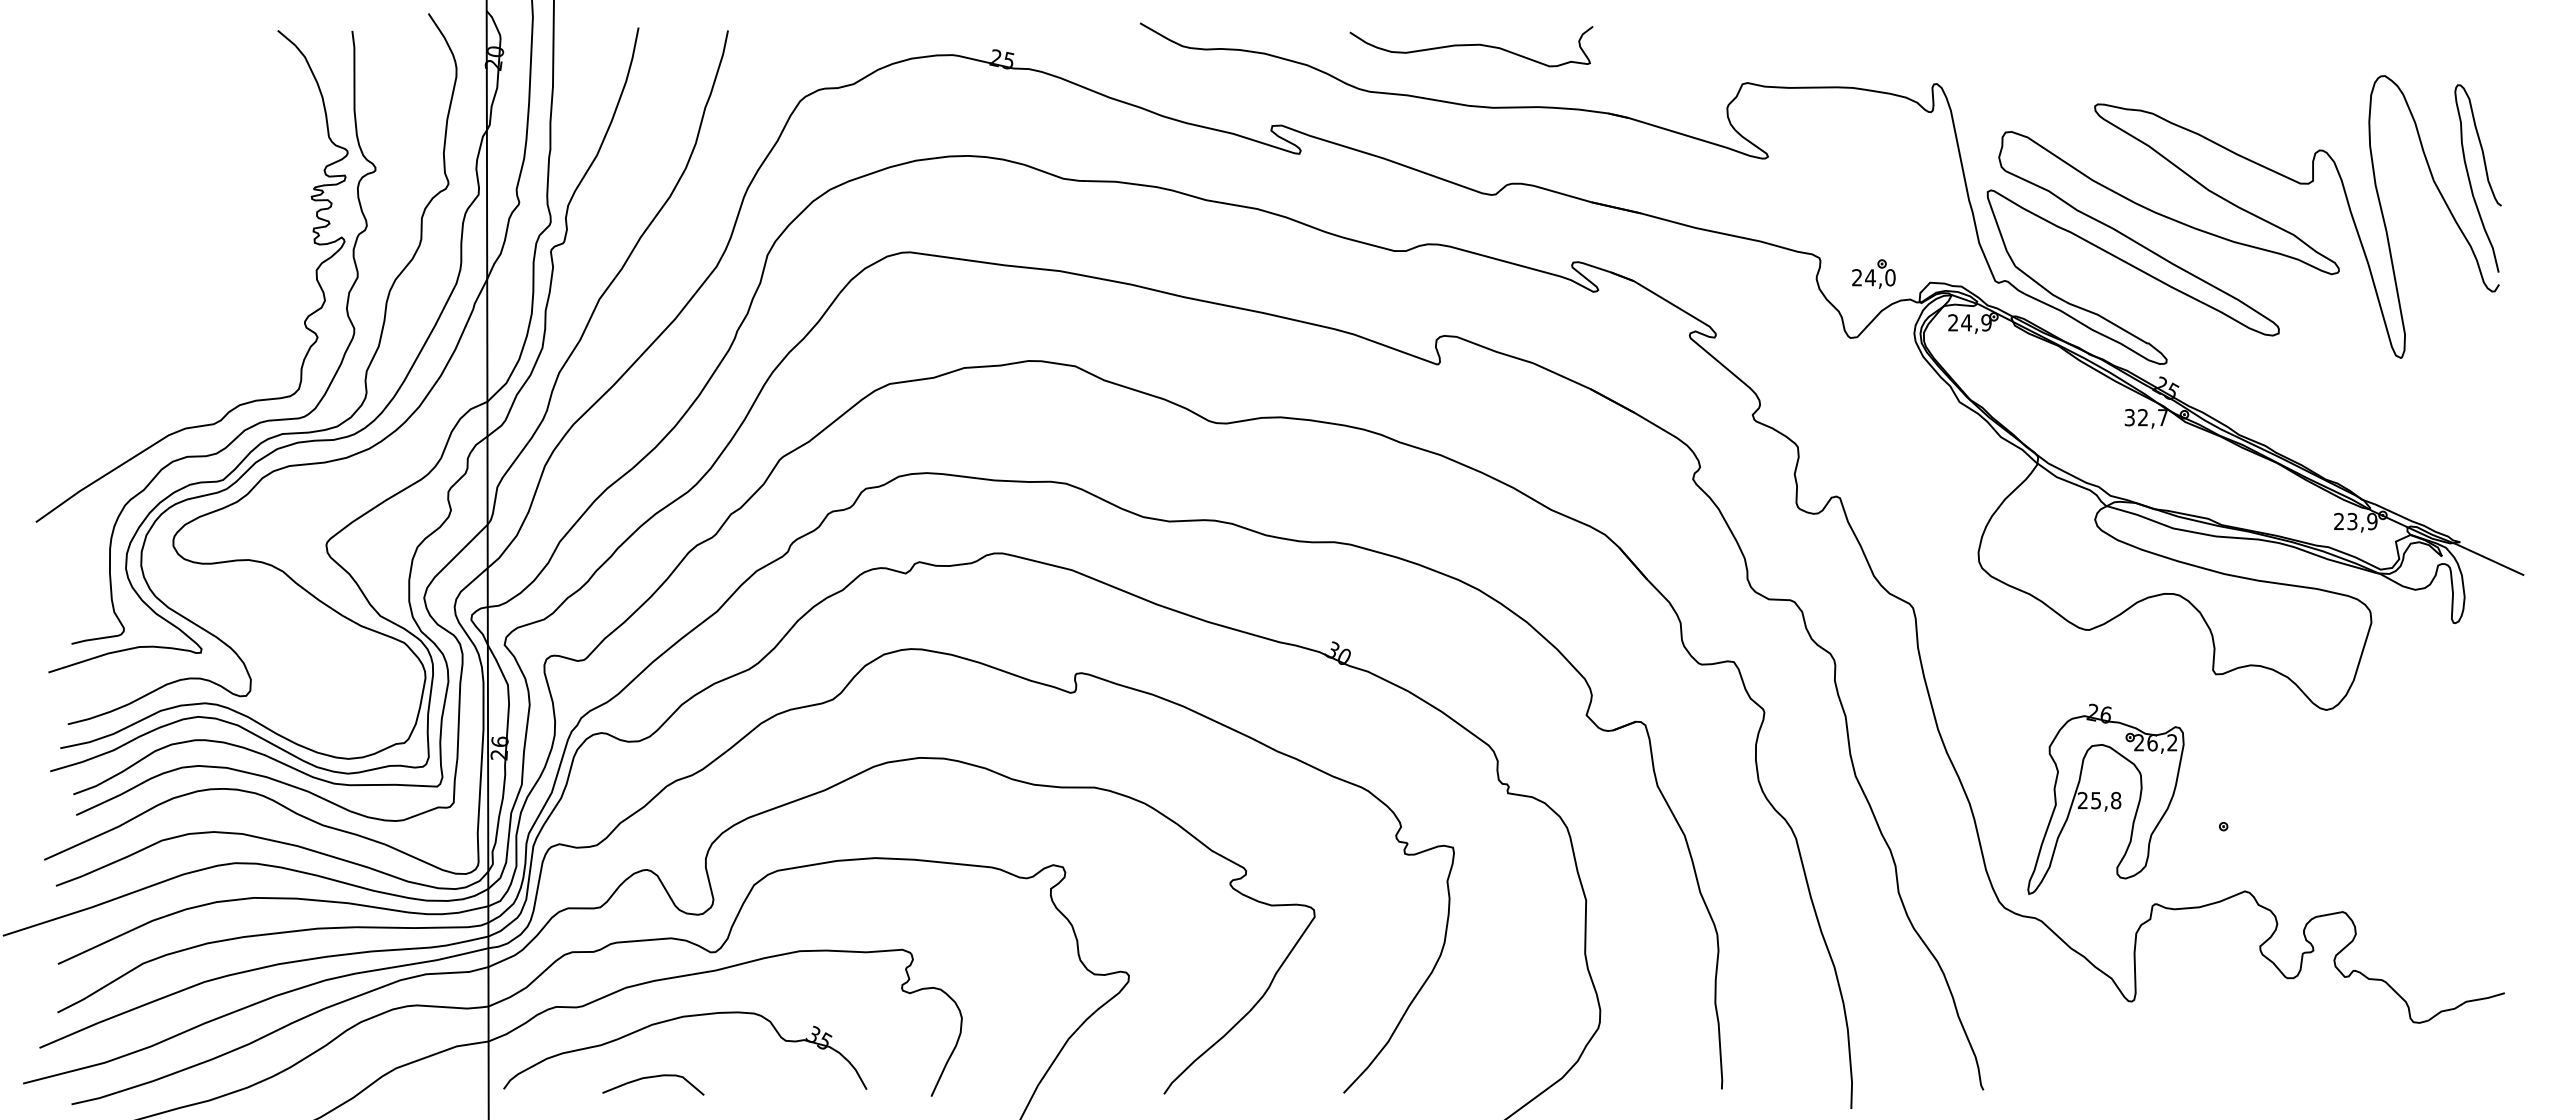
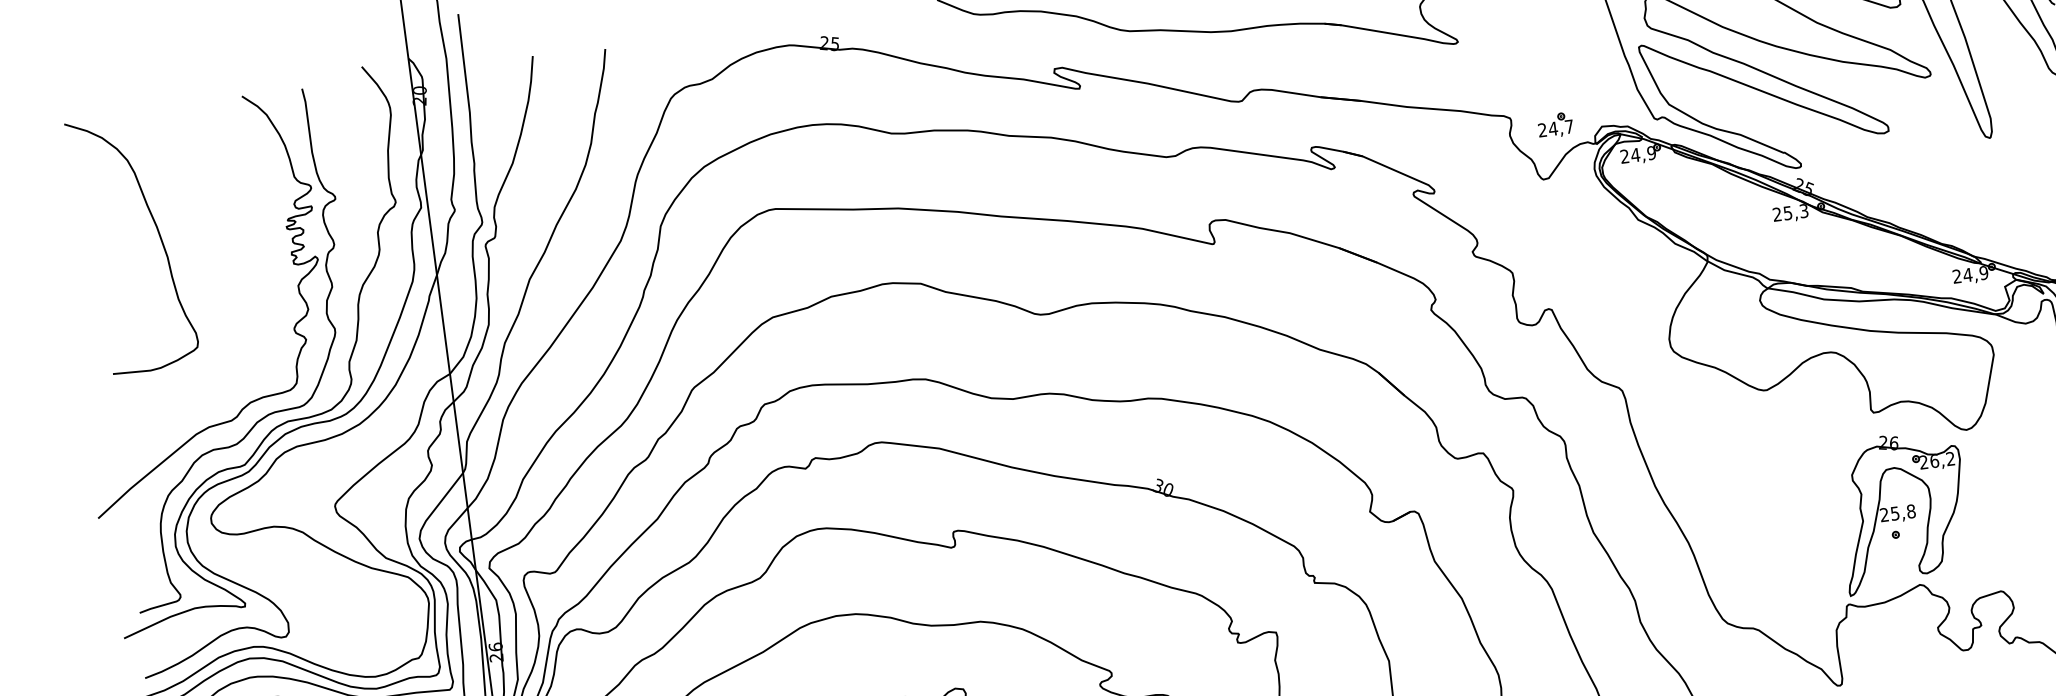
curve: (154, 186) -> (158, 235), added
text: (1890, 277) -> (1569, 126), 24,0 -> 24,7
text: (2145, 417) -> (1789, 212), 32,7 -> 25,3
text: (2352, 521) -> (1967, 275), 23,9 -> 24,9
part: (2105, 798) -> (1902, 510), moved

